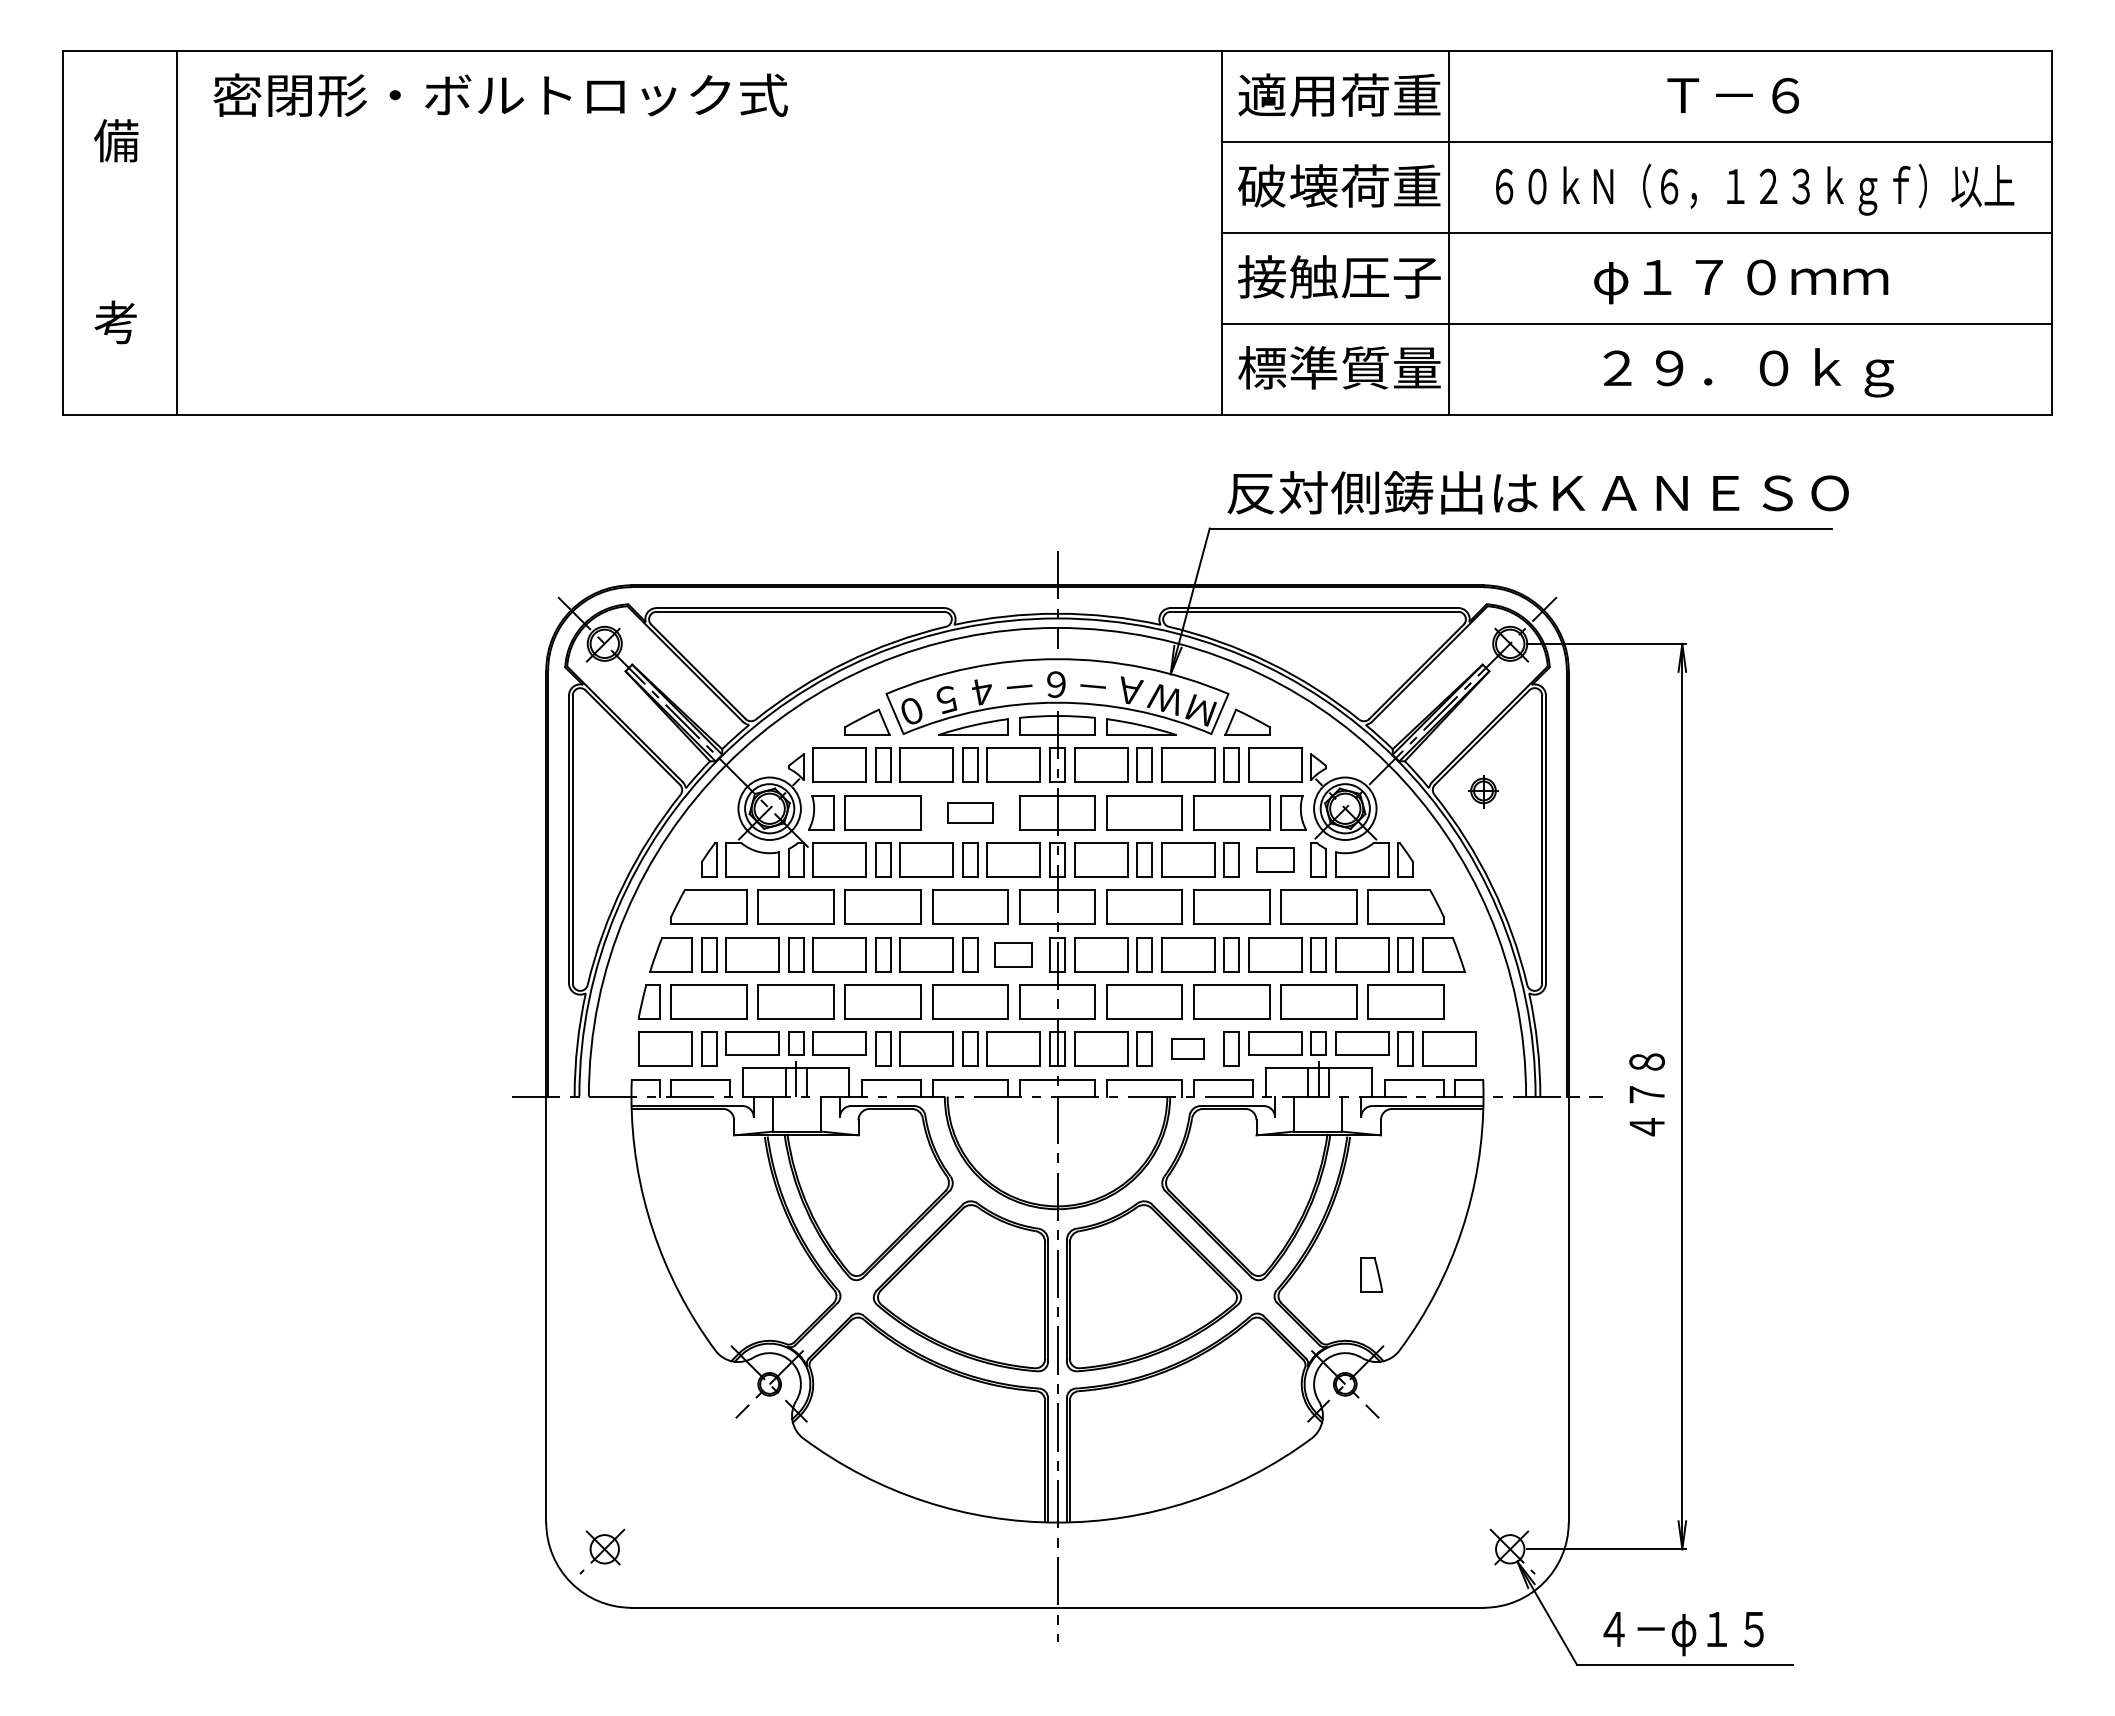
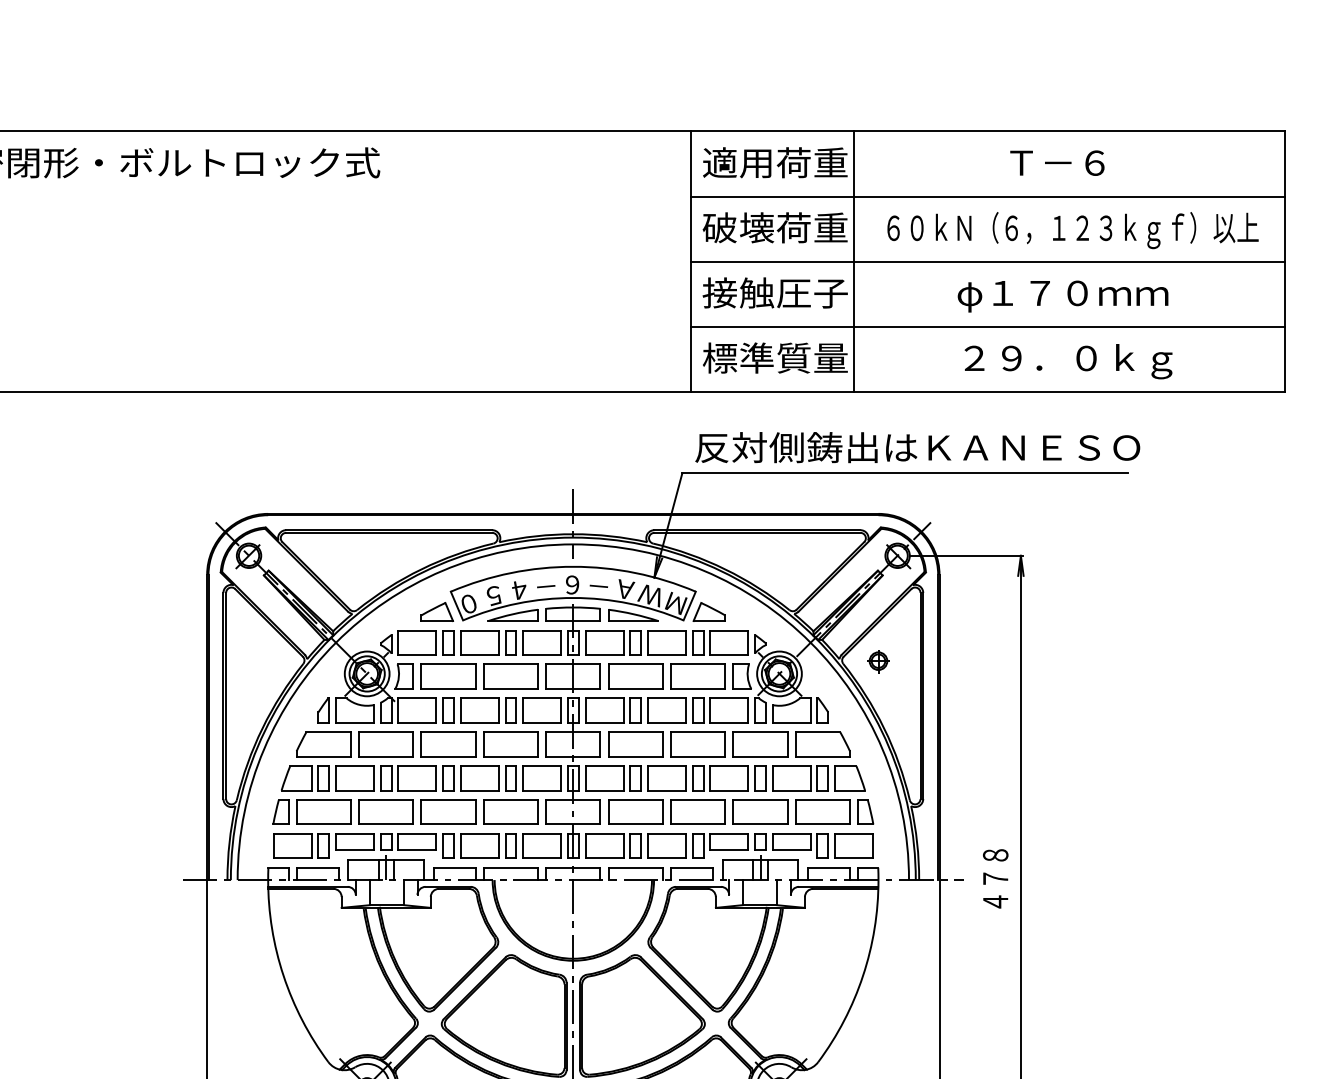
part: (970, 812) -> (511, 676), size x1.67
part: (1275, 859) -> (729, 710), size x1.43
part: (1013, 954) -> (541, 778), size x1.43
part: (1188, 1048) -> (667, 845), size x1.67
part: (1371, 1274) -> (865, 811), moved

